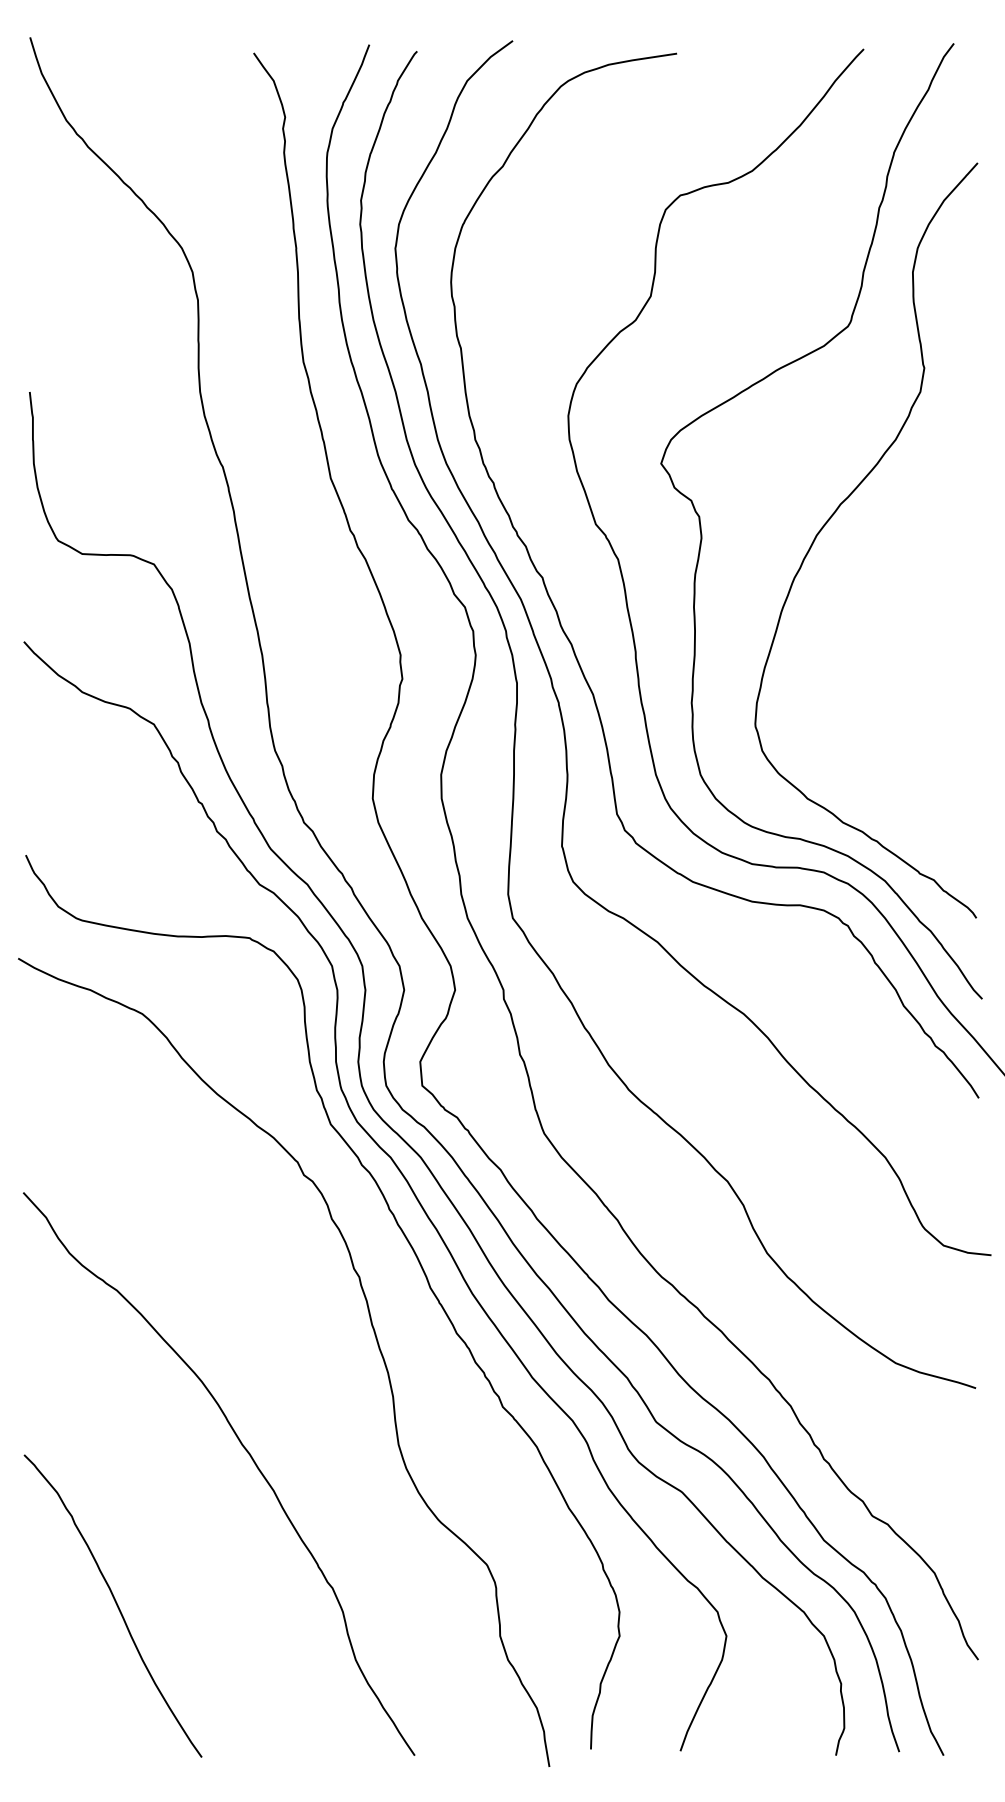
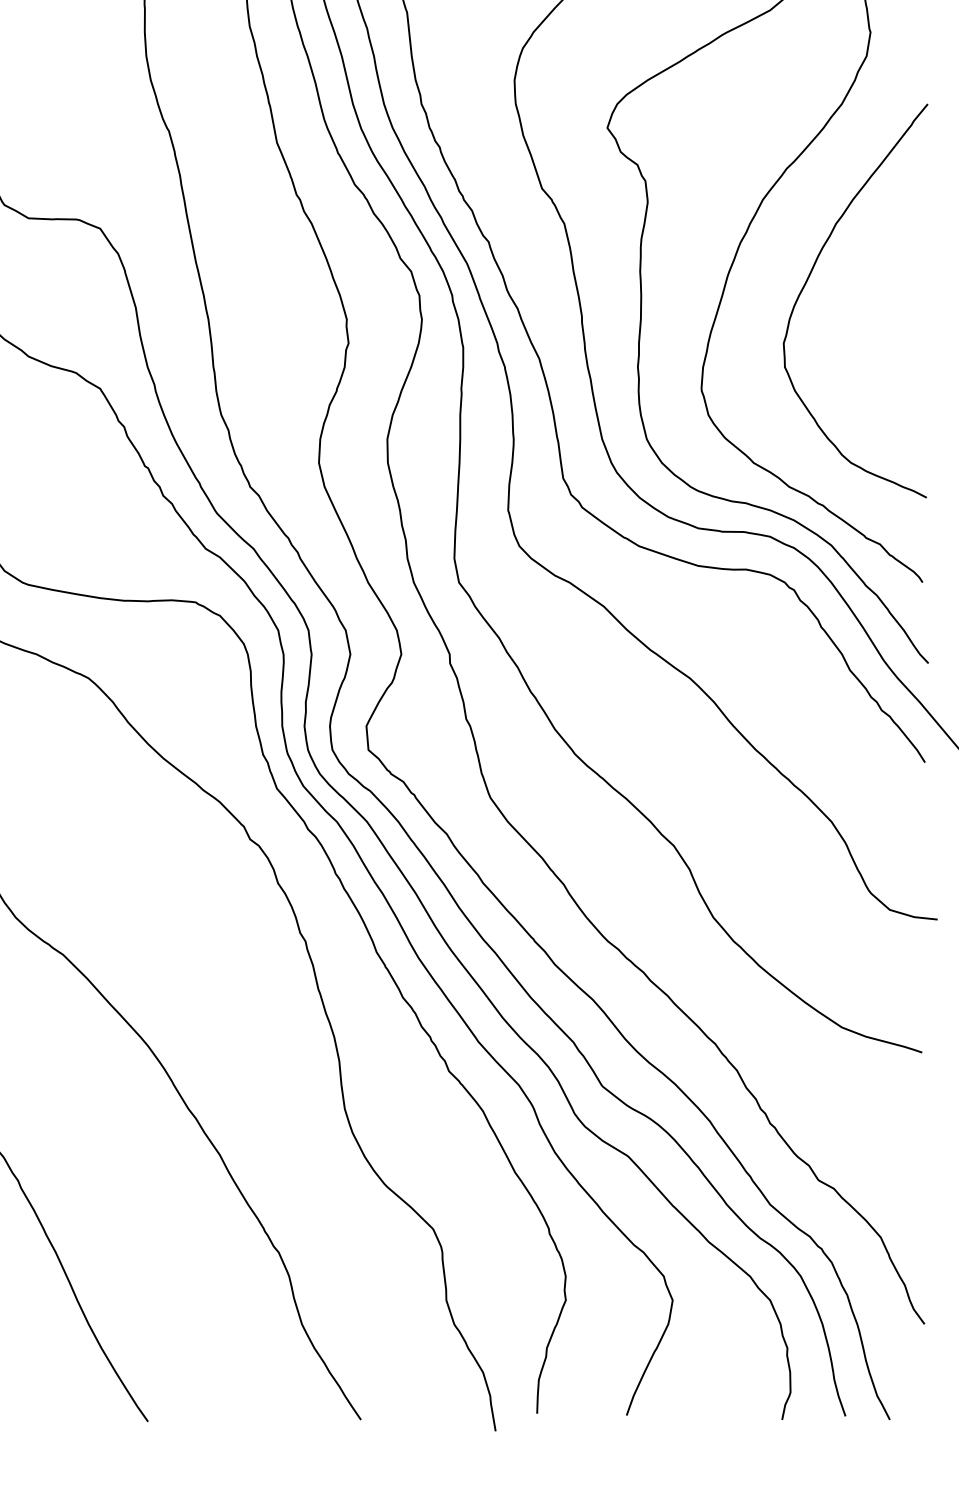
curve: (863, 613) -> (809, 277), added

